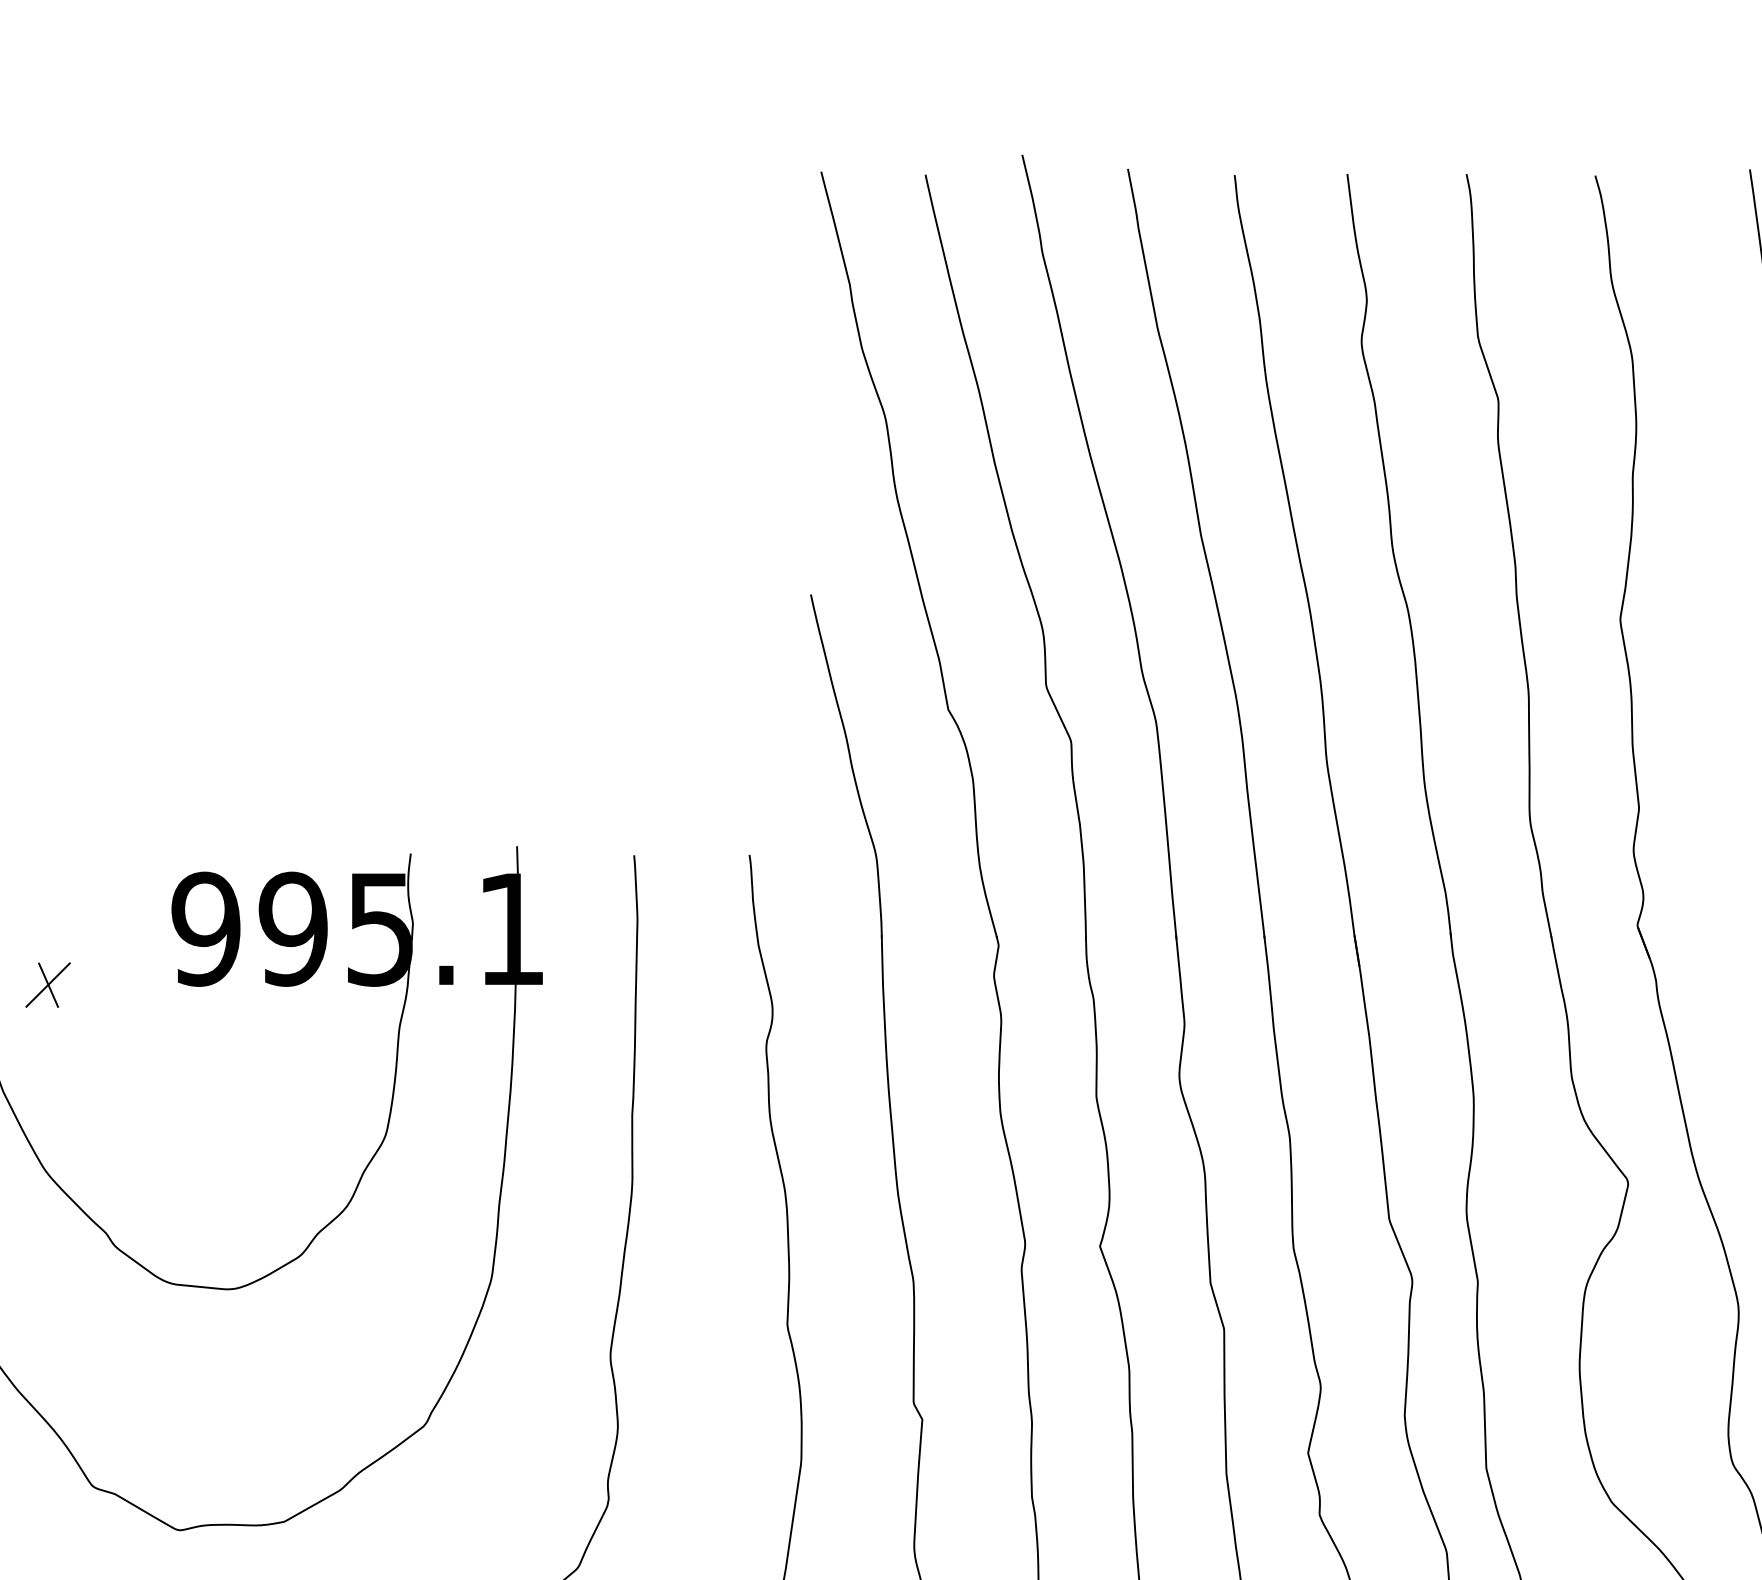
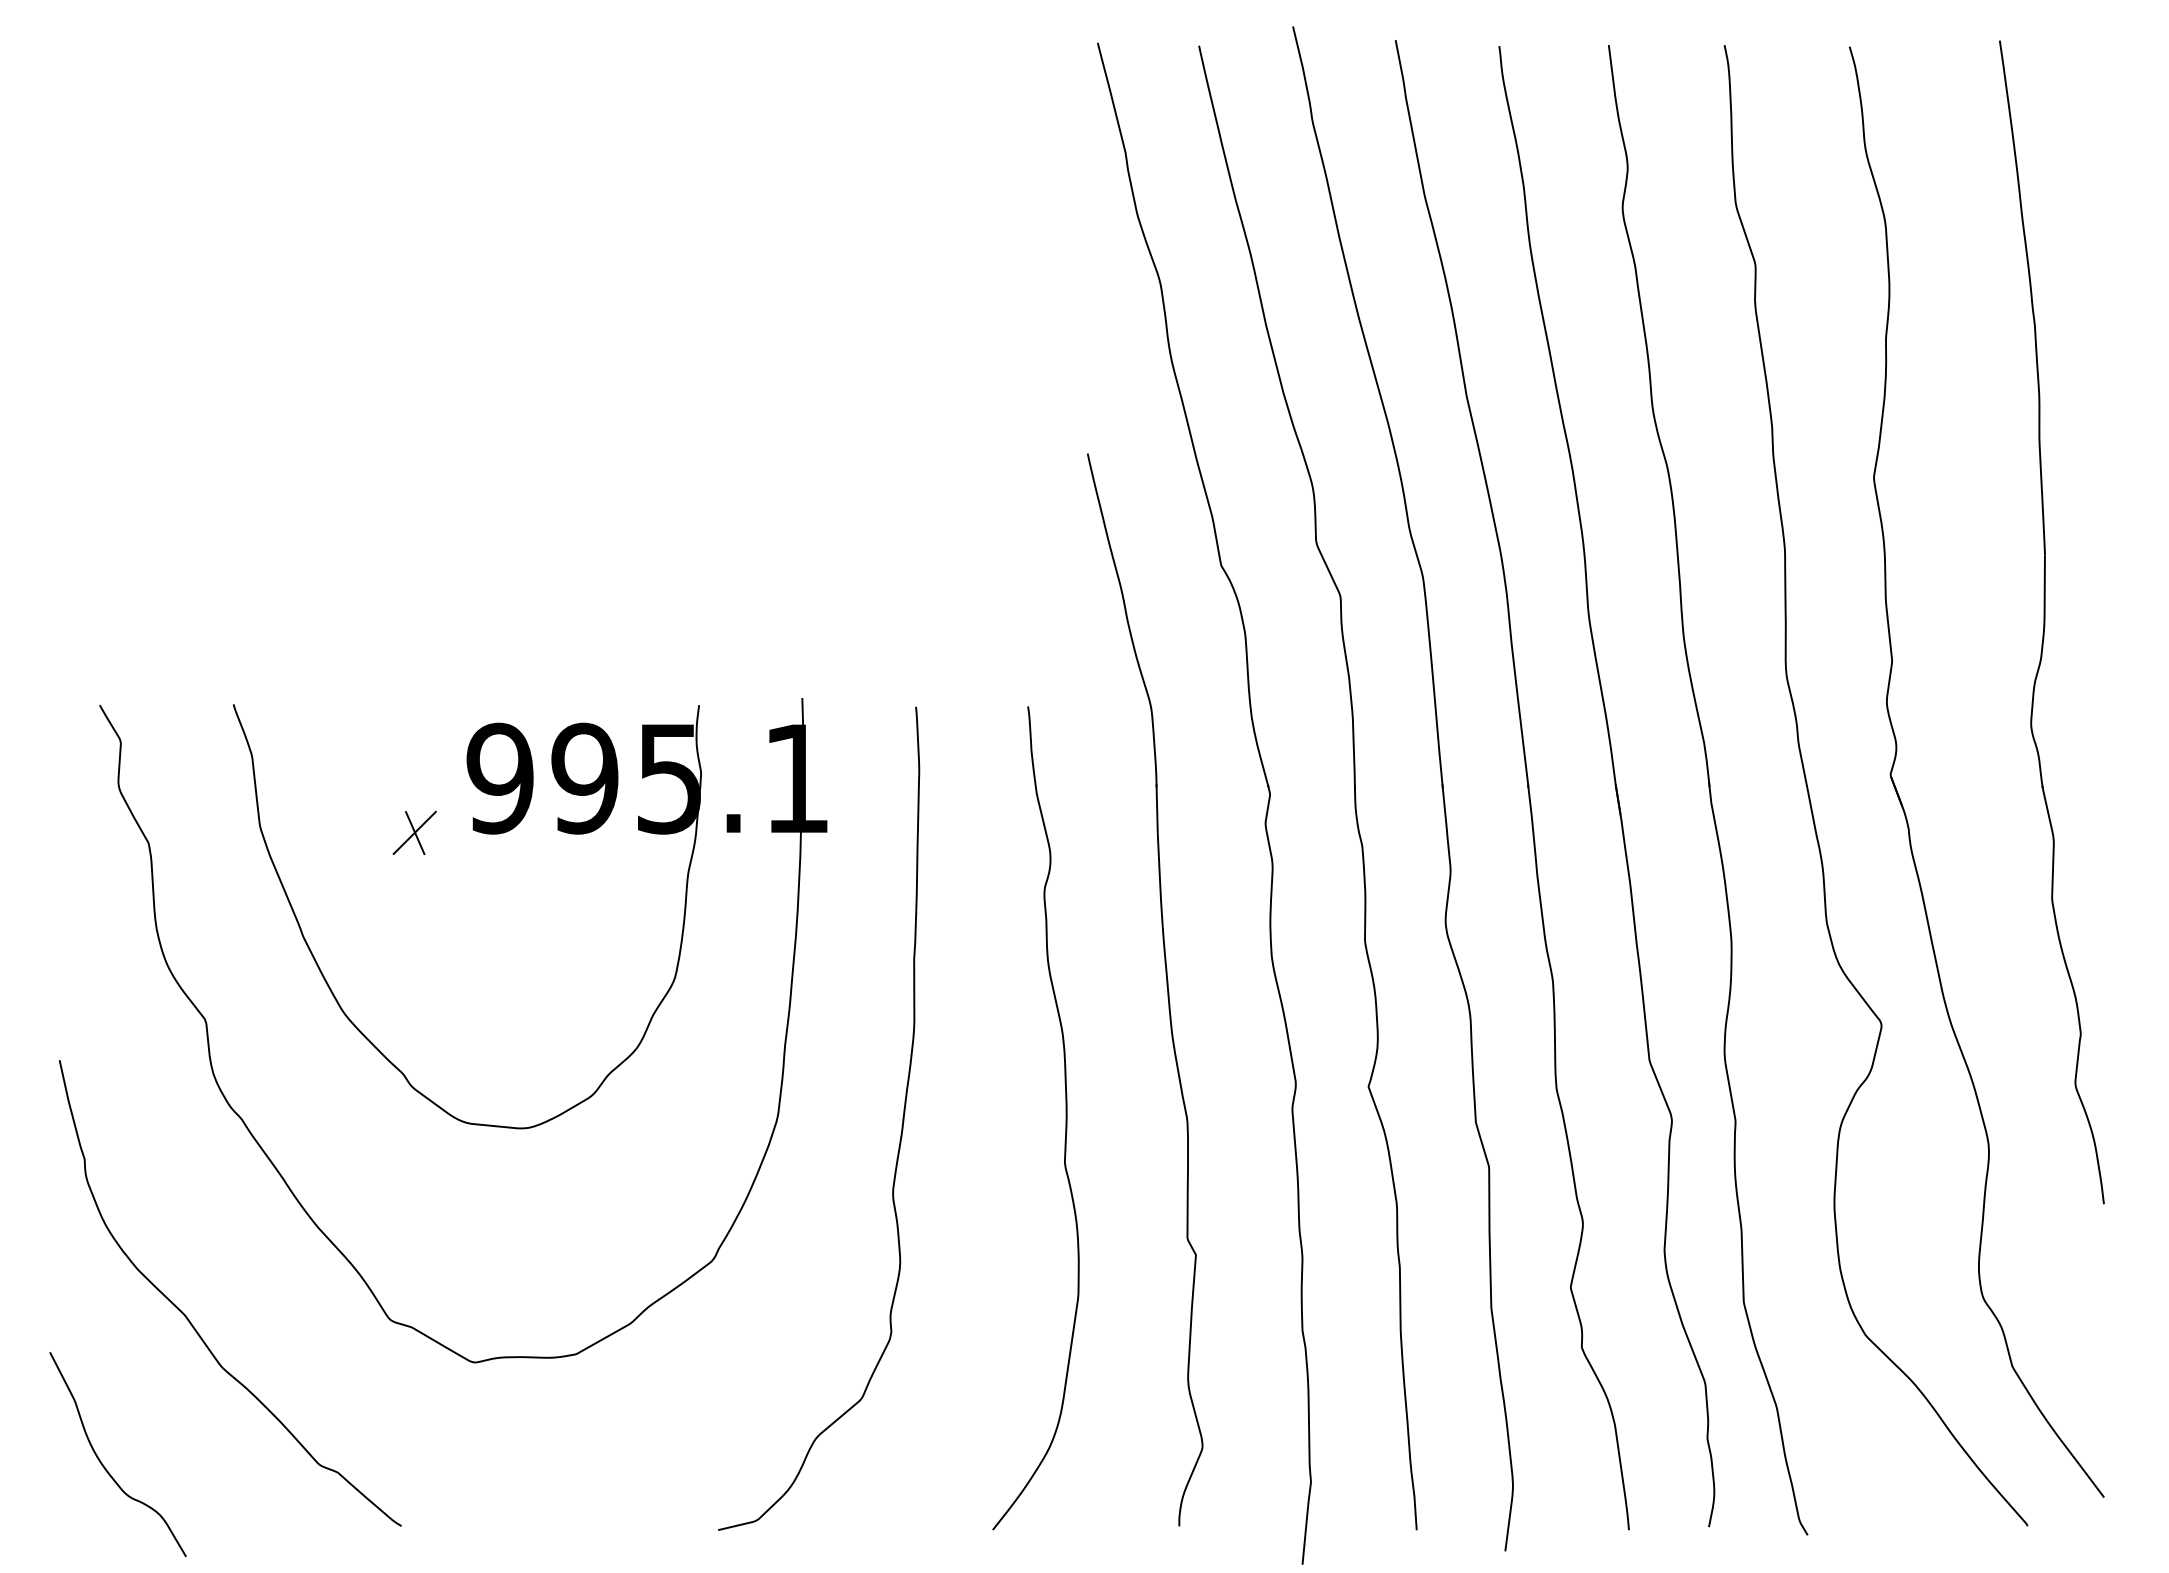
part: (47, 984) -> (414, 832), moved

